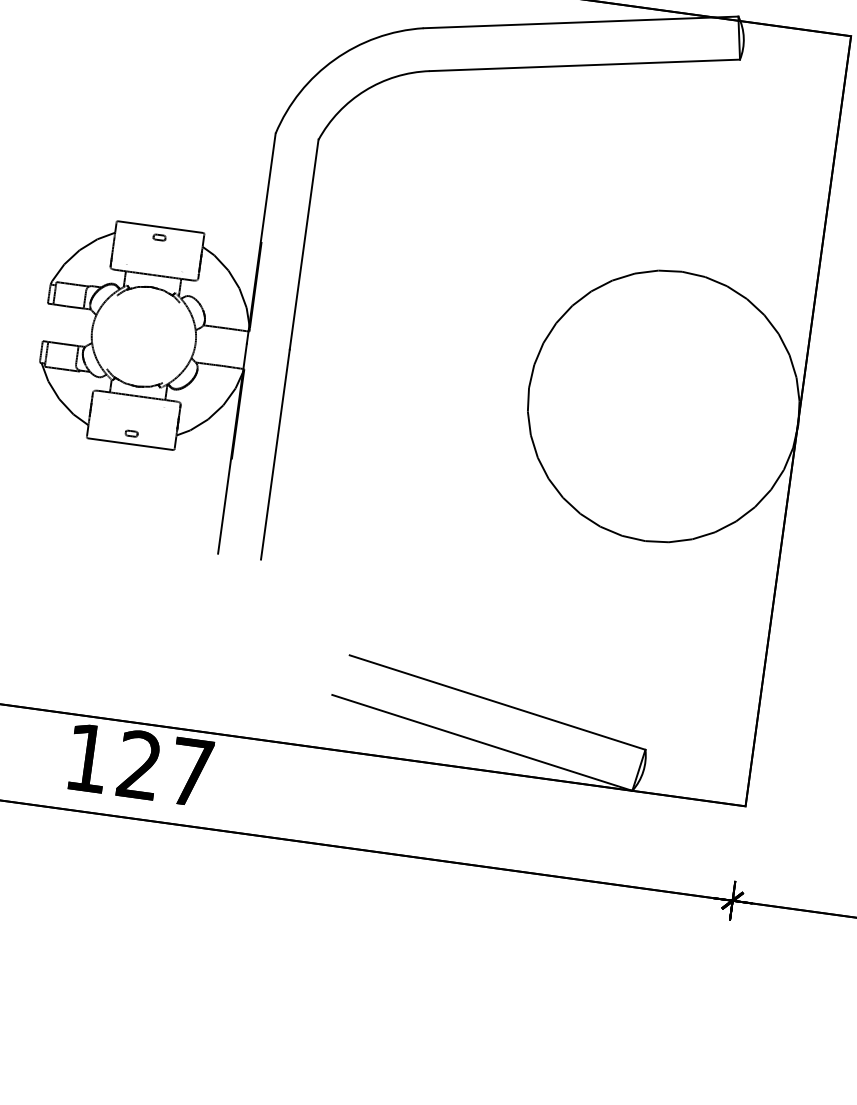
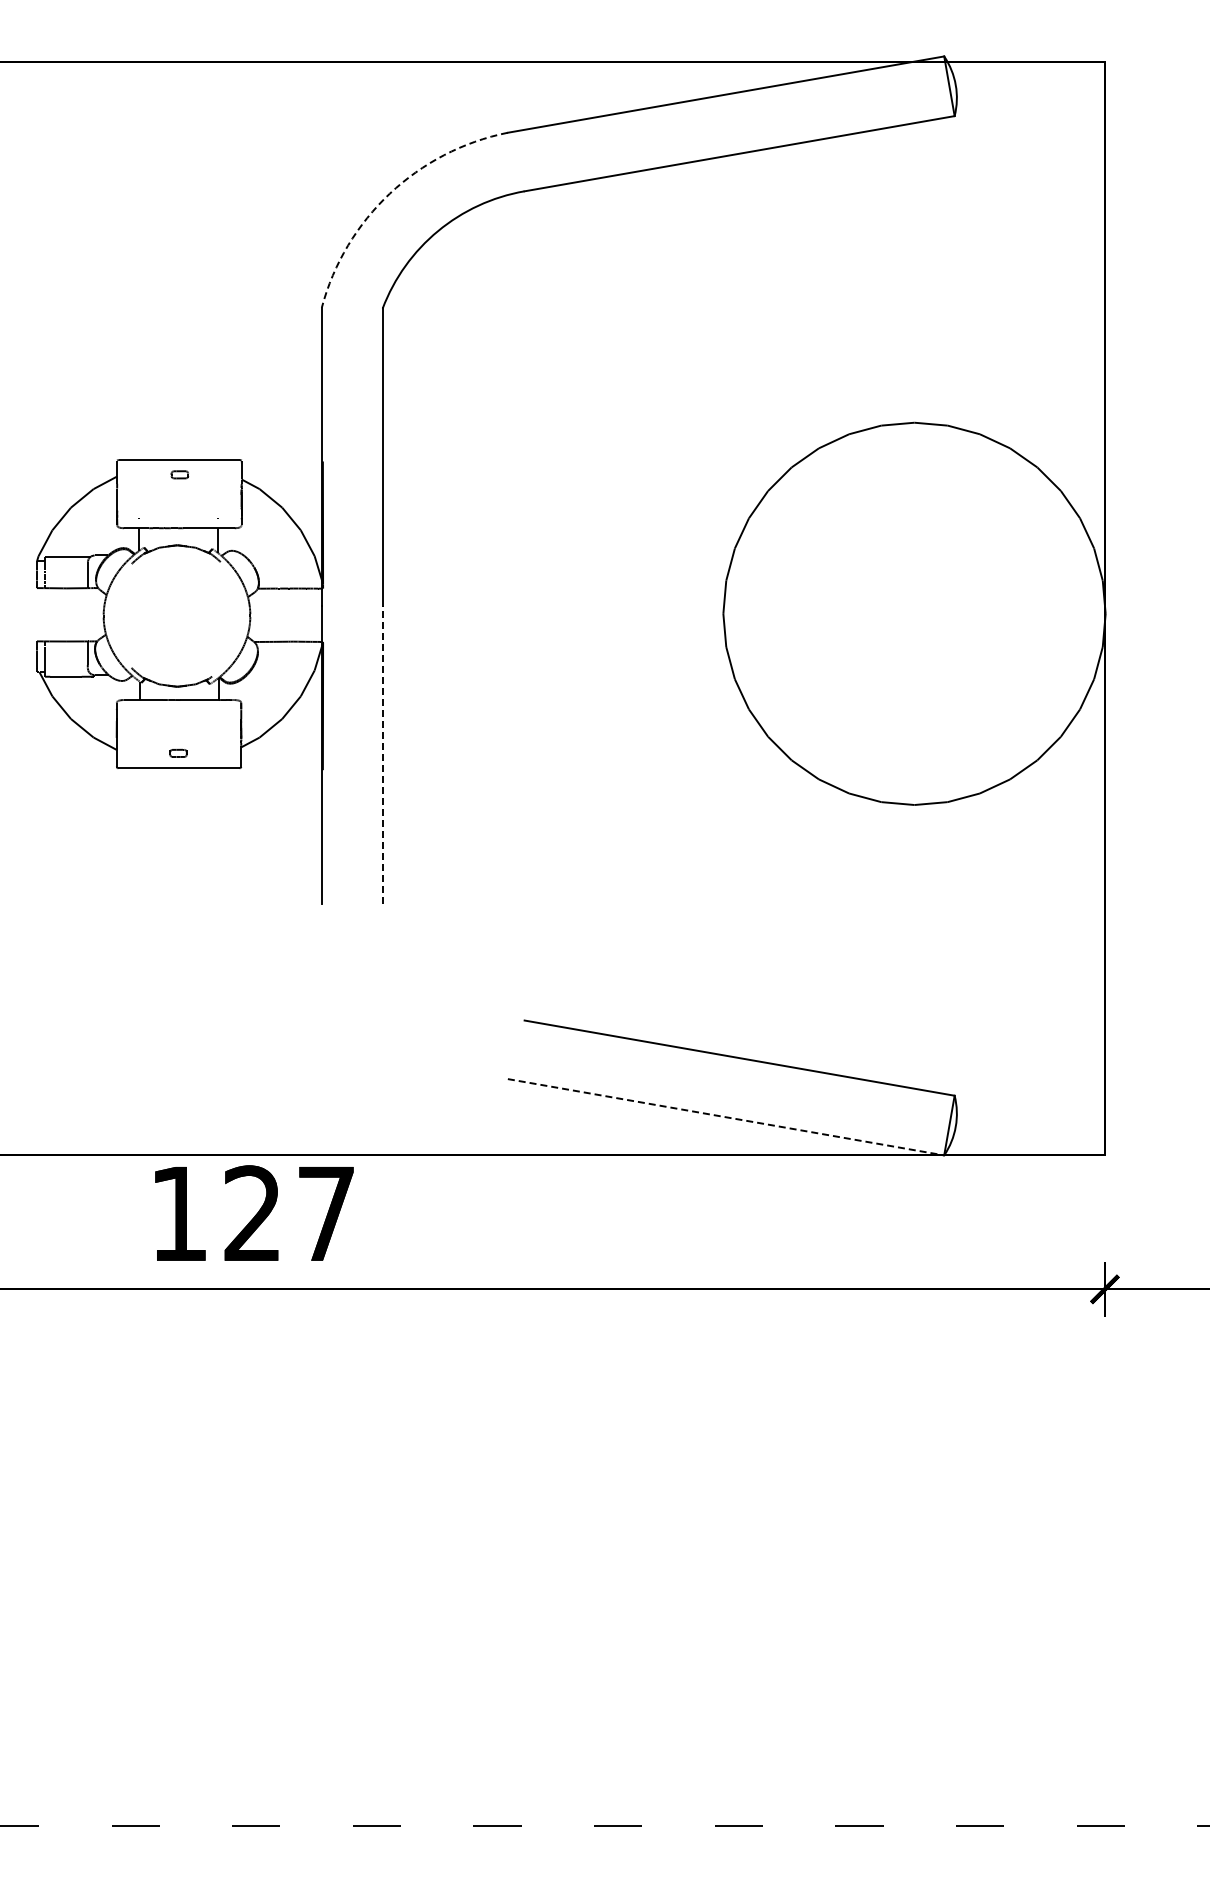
arc: (334, 59) -> (389, 193), solid -> dashed
line: (275, 454) -> (382, 754), solid -> dashed
line: (482, 743) -> (726, 1117), solid -> dashed

